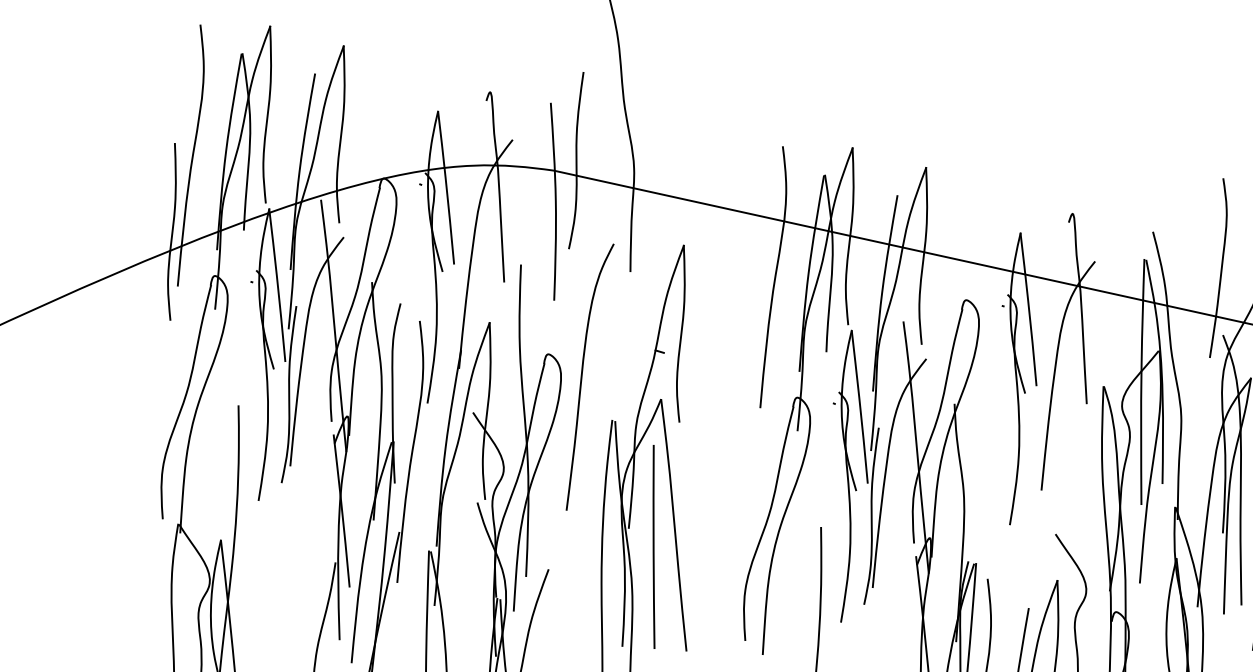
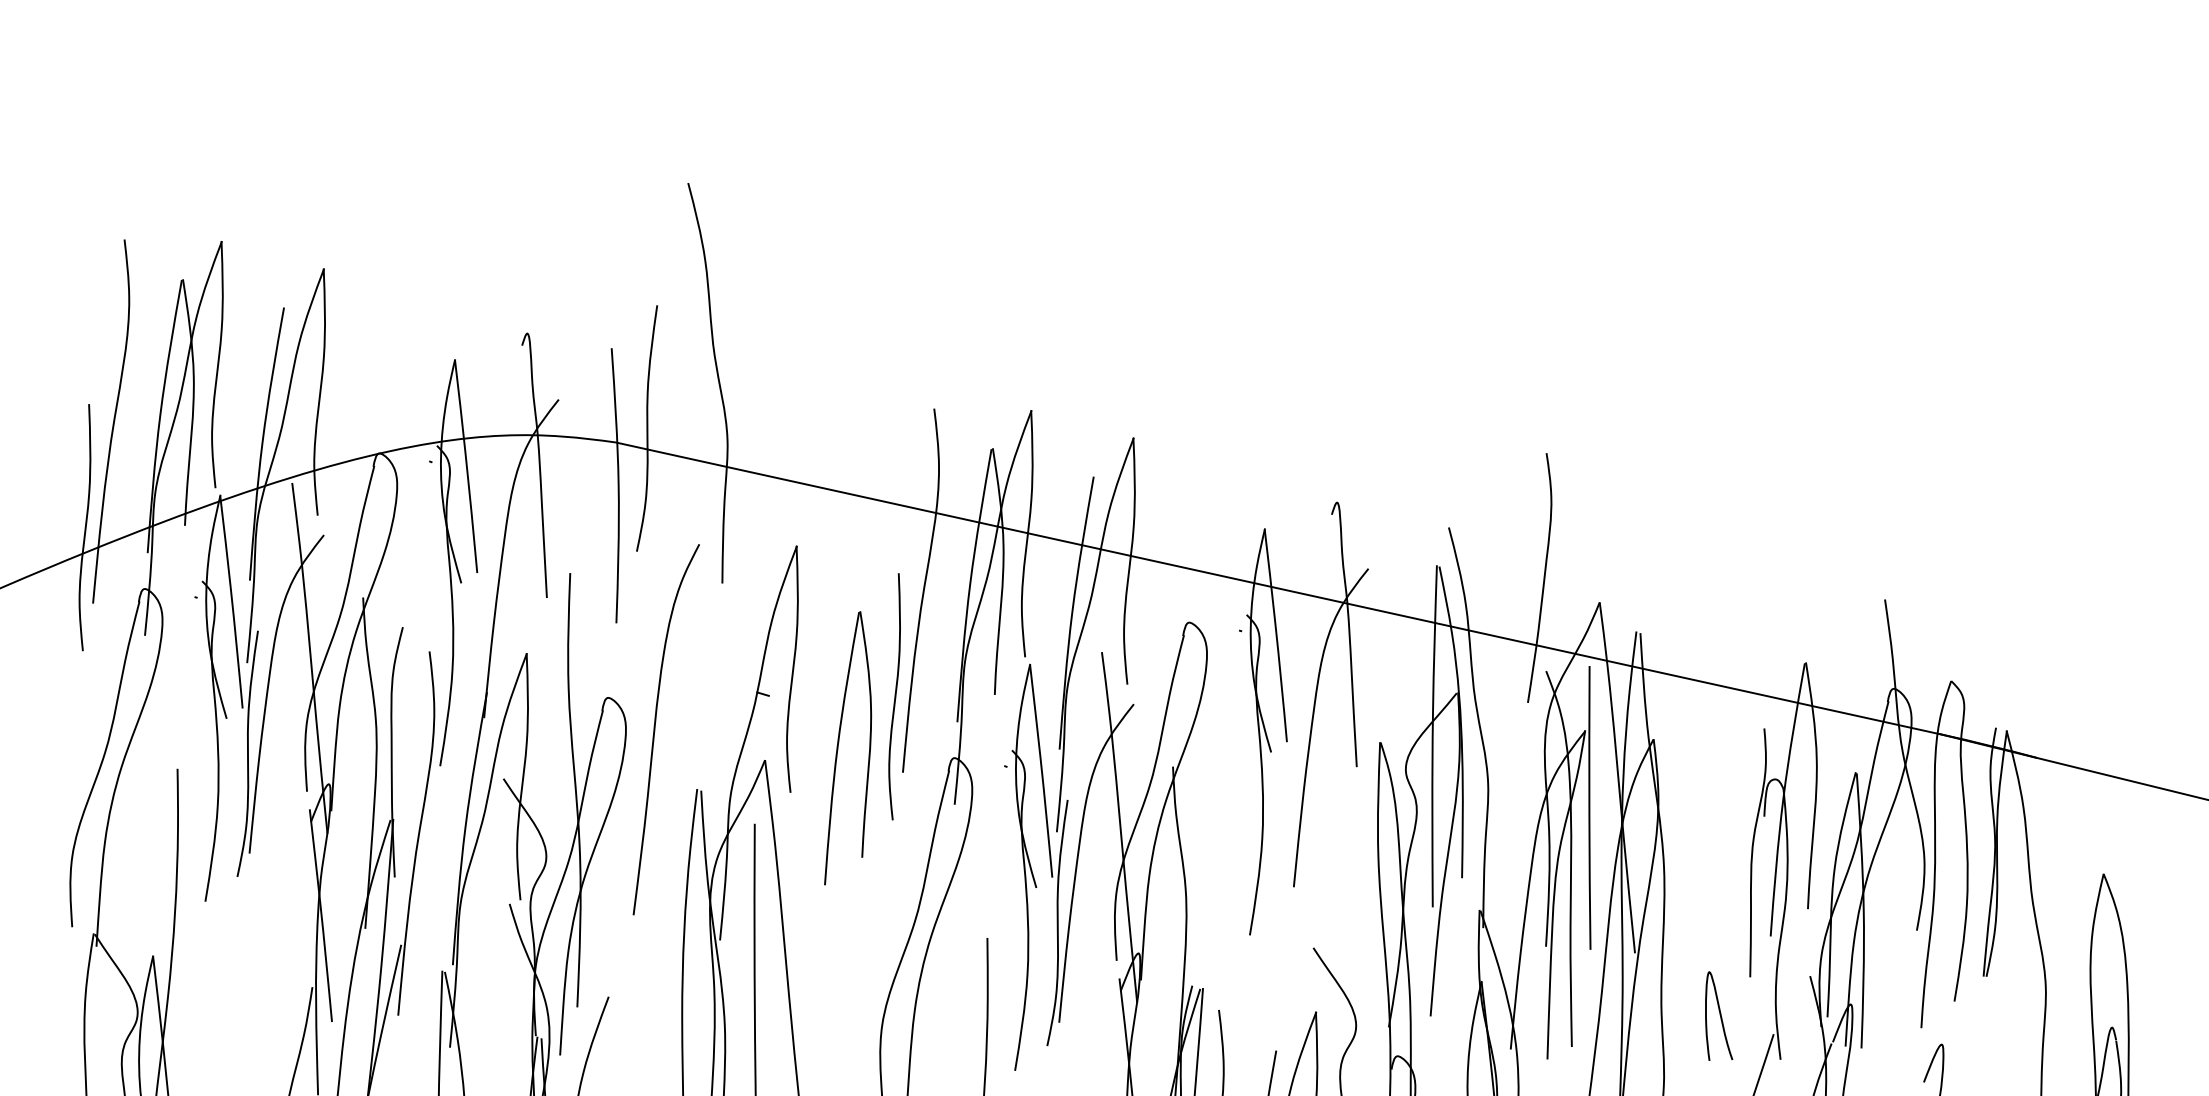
curve: (754, 353) -> (894, 696), added
part: (713, 390) -> (838, 748), added

